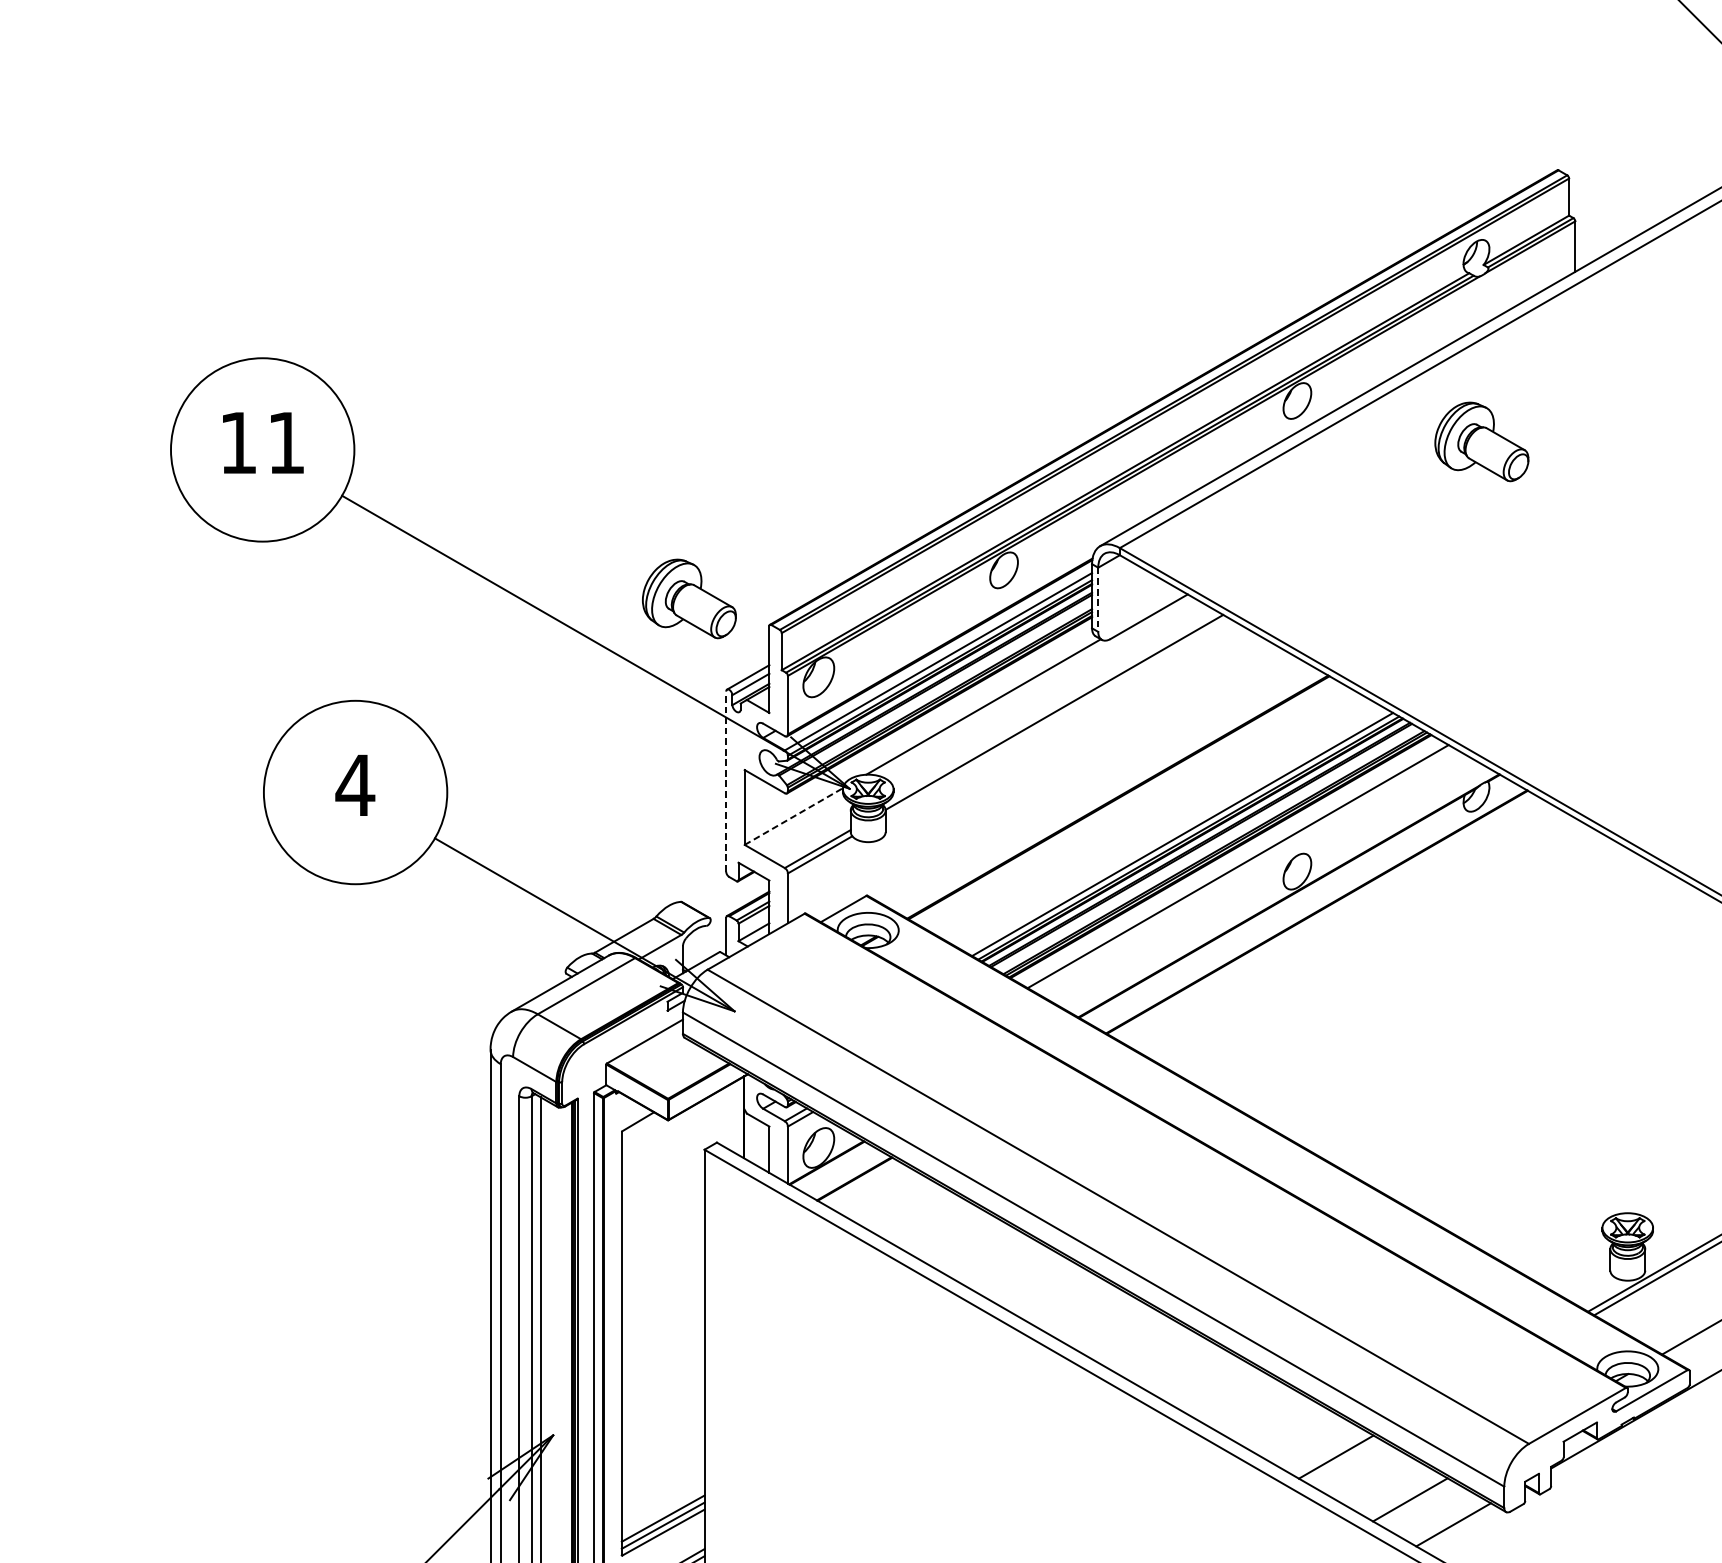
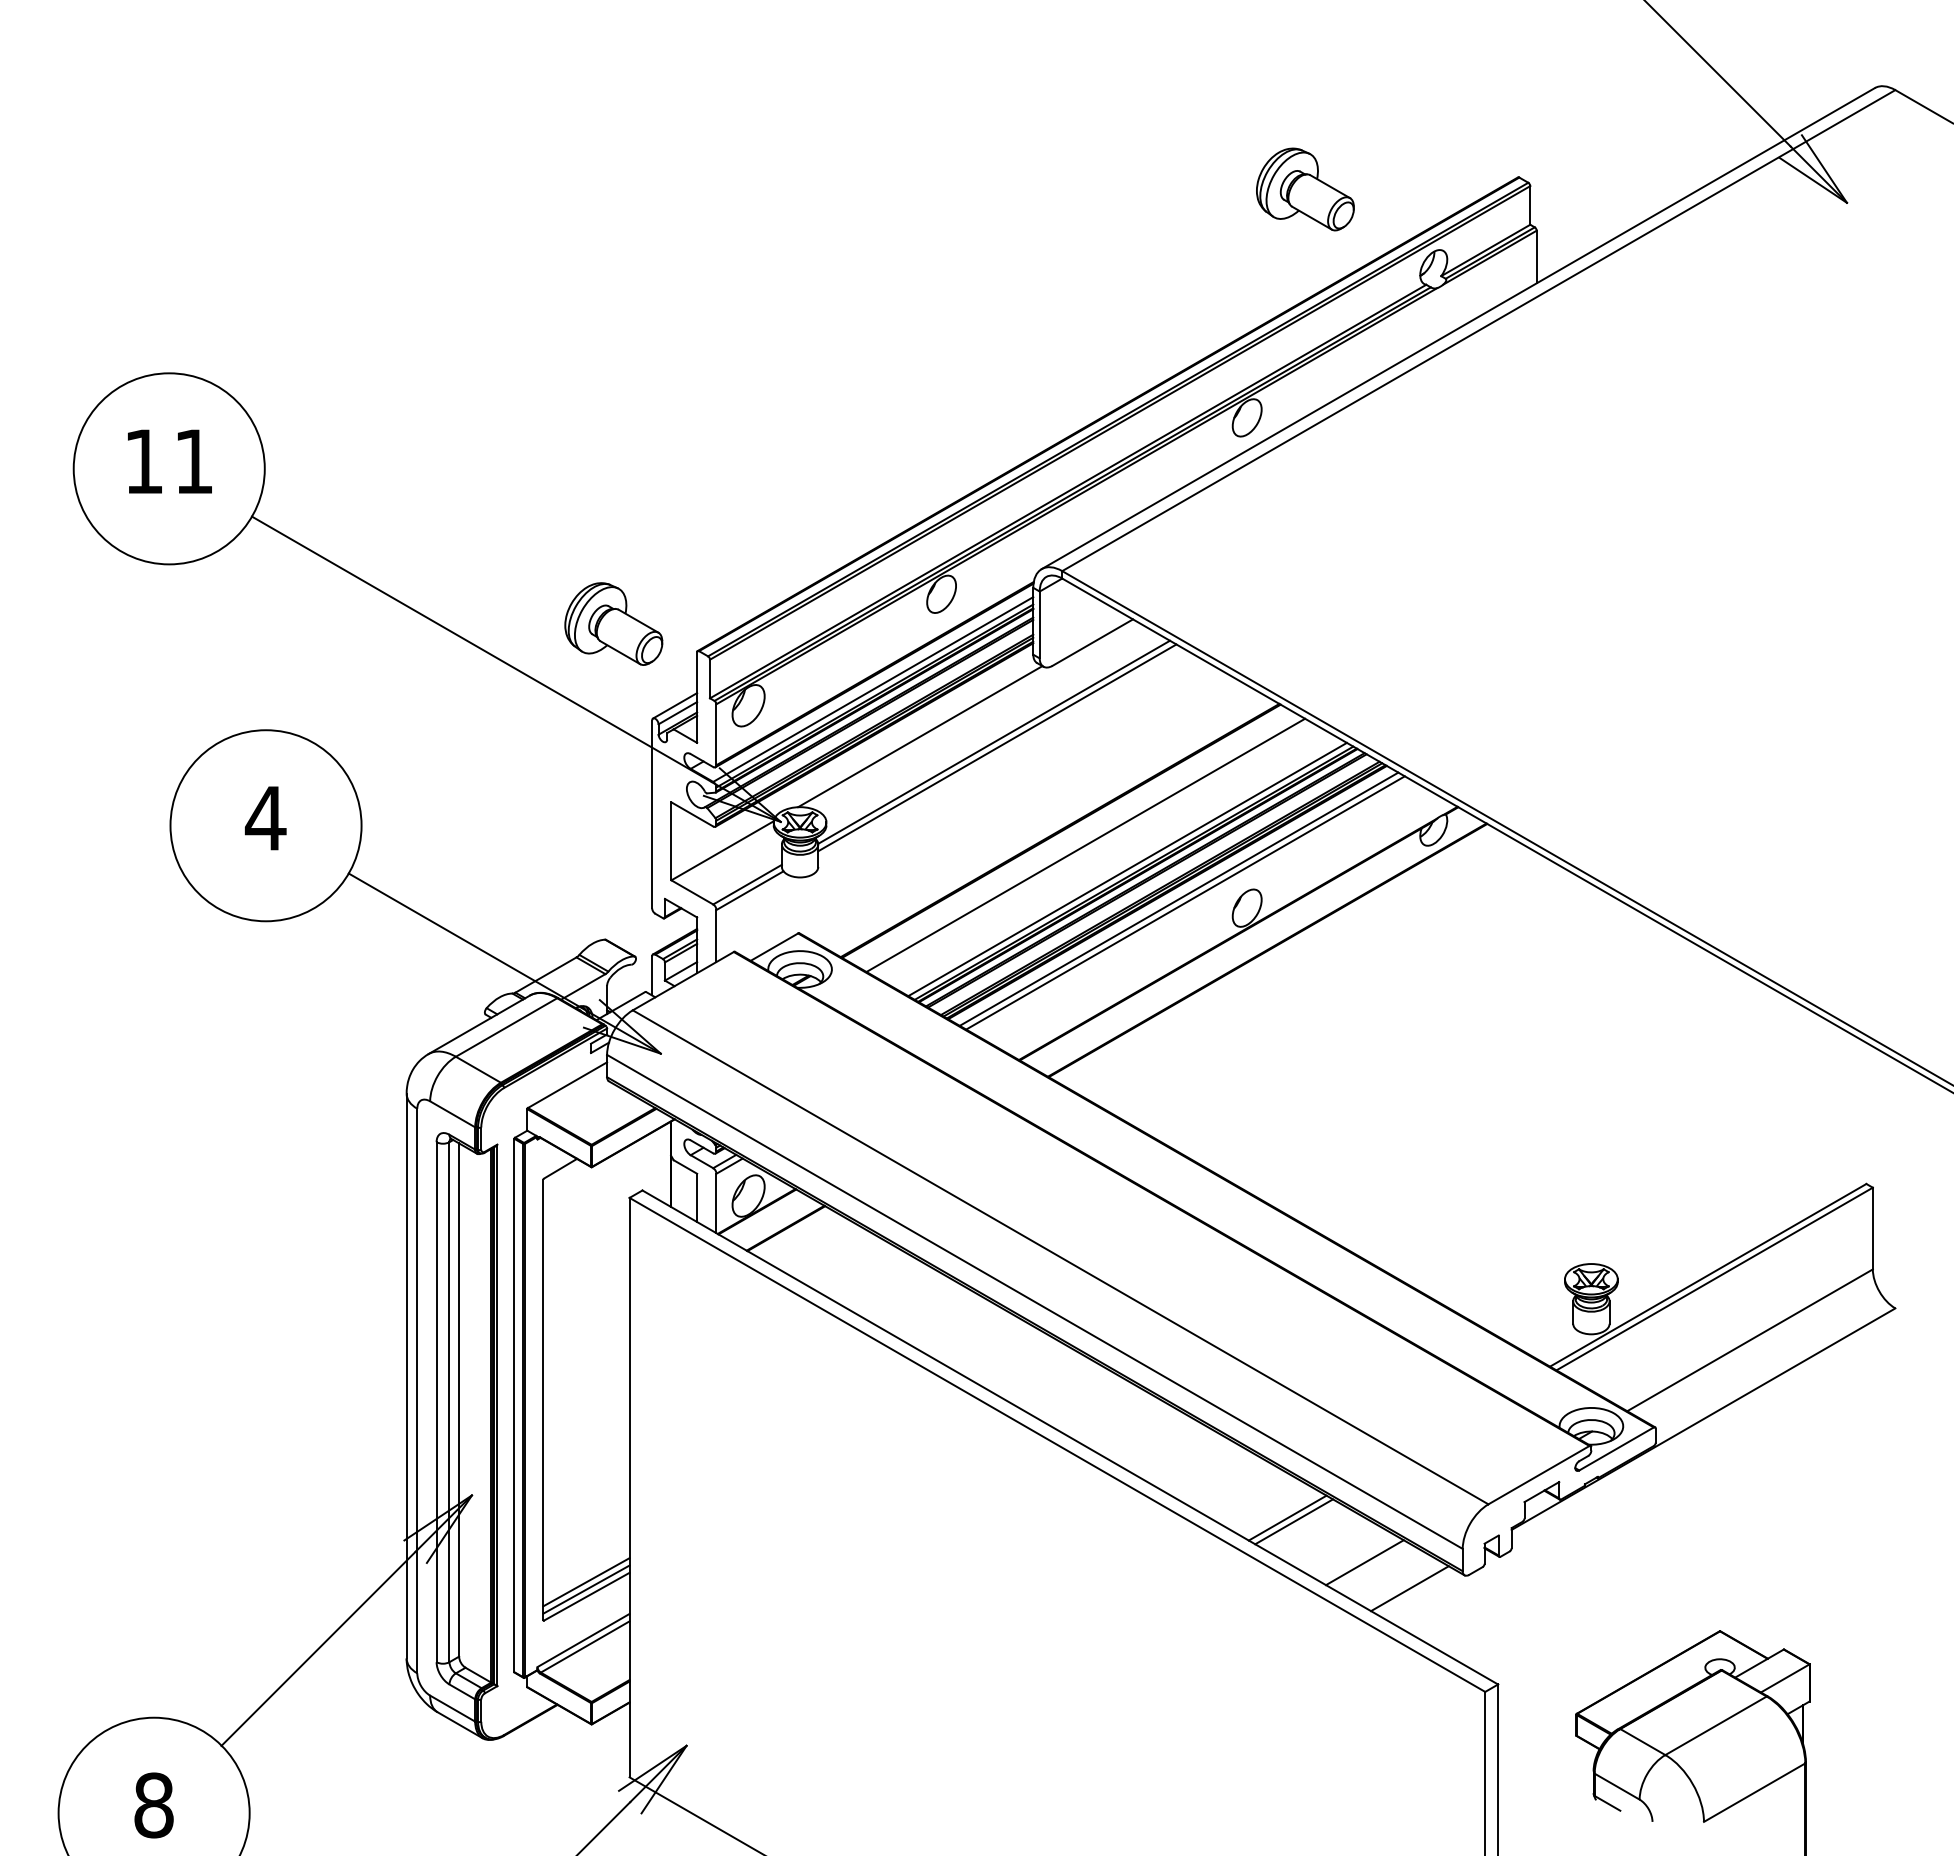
part: (1481, 441) -> (1305, 189), moved
line: (1098, 600) -> (1039, 625), dashed -> solid
line: (1057, 717) -> (997, 747), added
line: (726, 781) -> (652, 814), dashed -> solid
line: (1142, 810) -> (1085, 844), added
line: (794, 816) -> (723, 850), dashed -> solid
line: (1231, 862) -> (1178, 898), added
line: (1342, 1460) -> (1294, 1521), added

